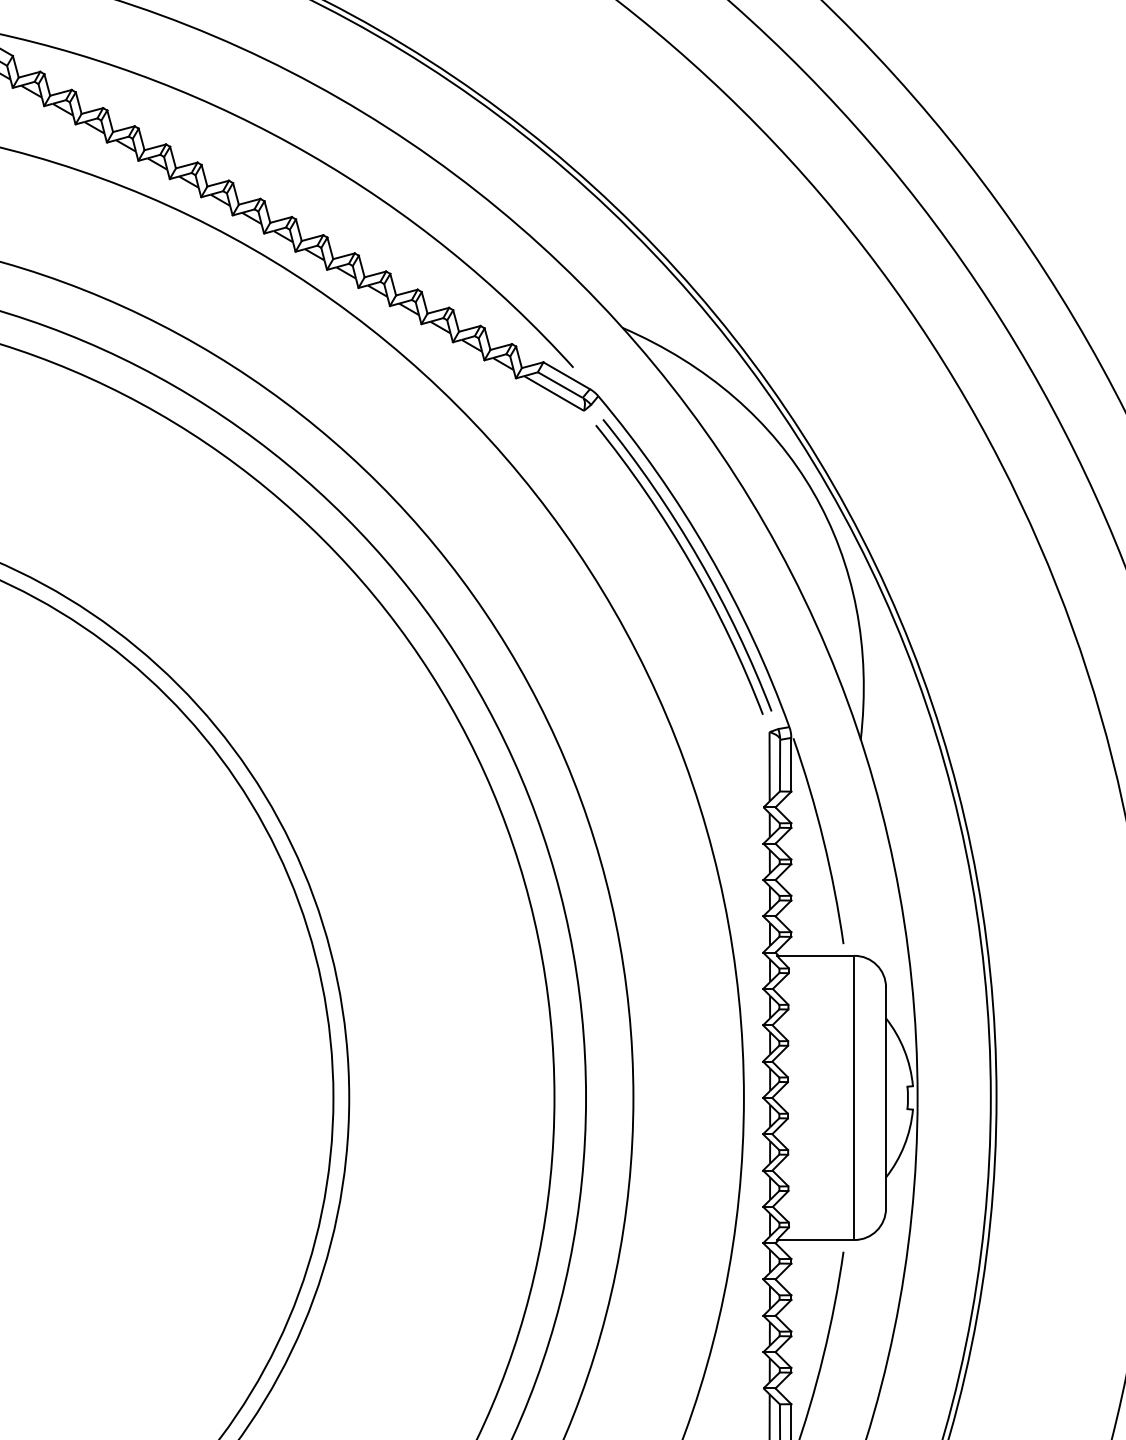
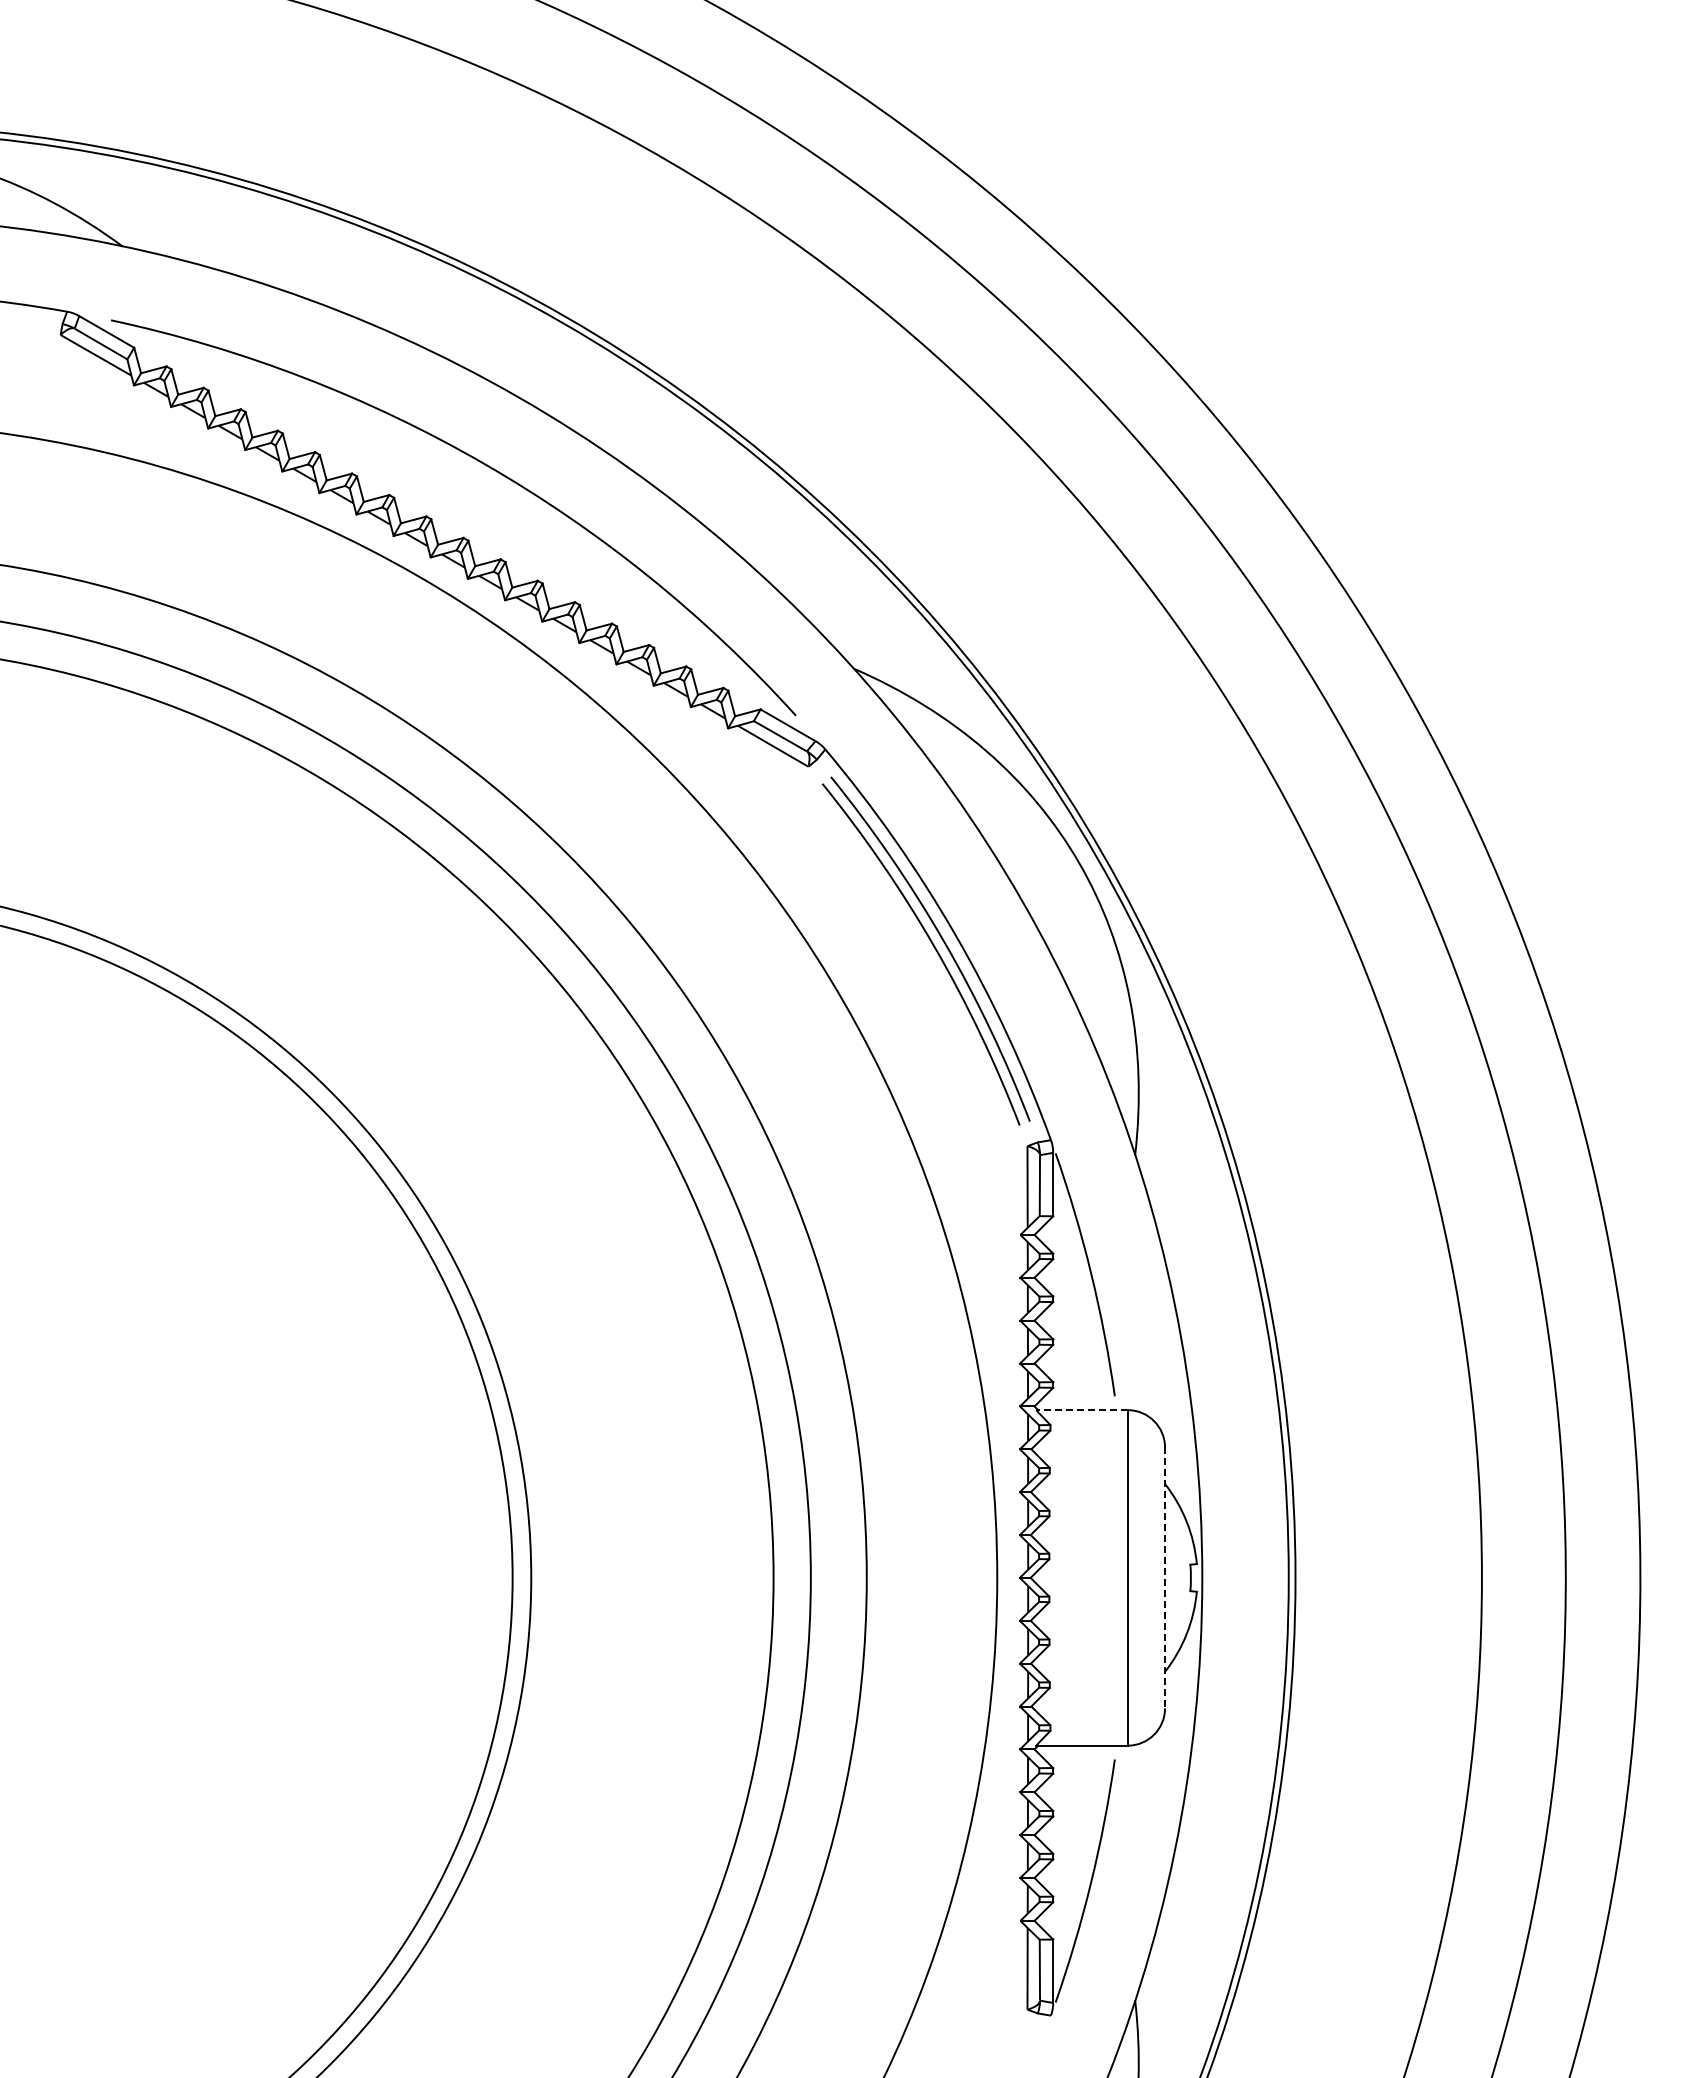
line: (816, 956) -> (1082, 1410), solid -> dashed
line: (886, 1098) -> (1165, 1578), solid -> dashed

